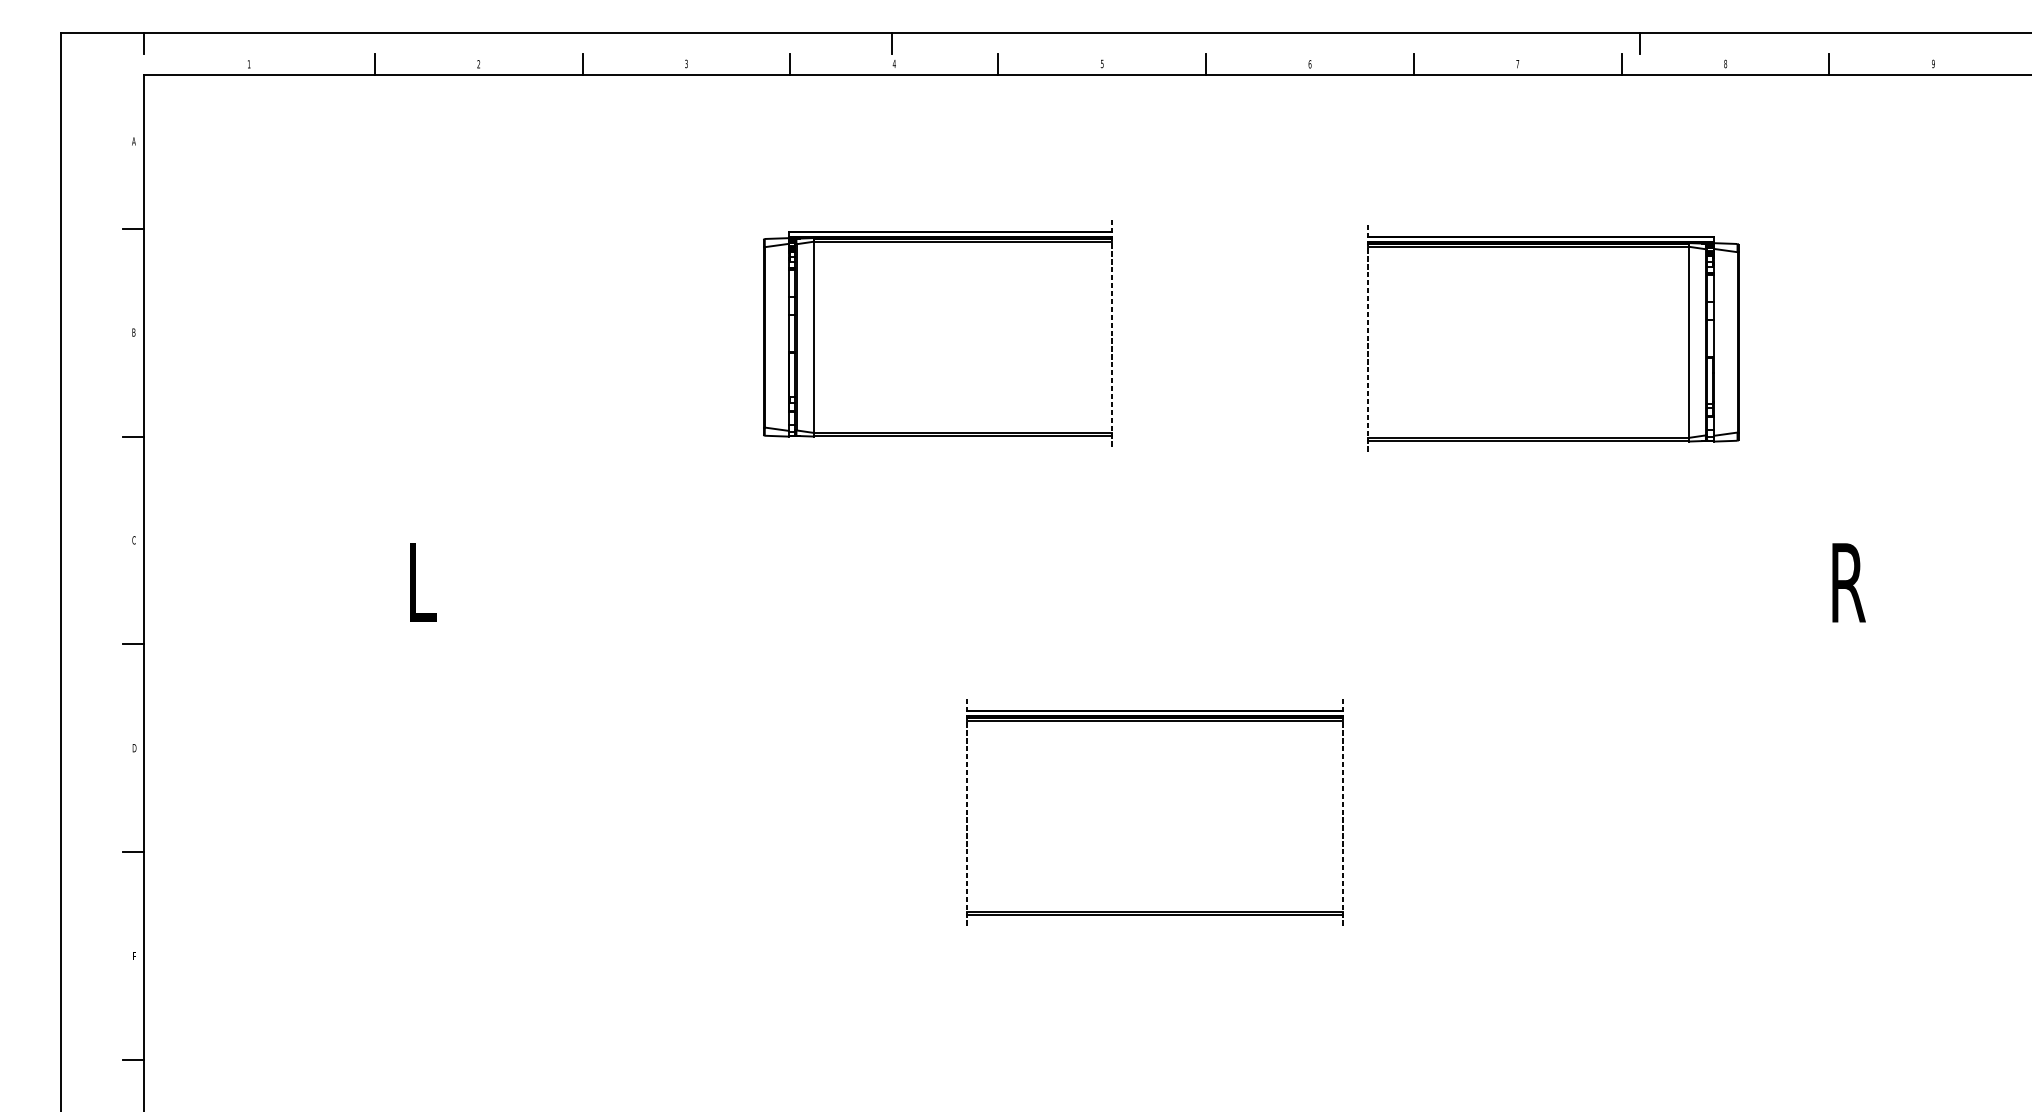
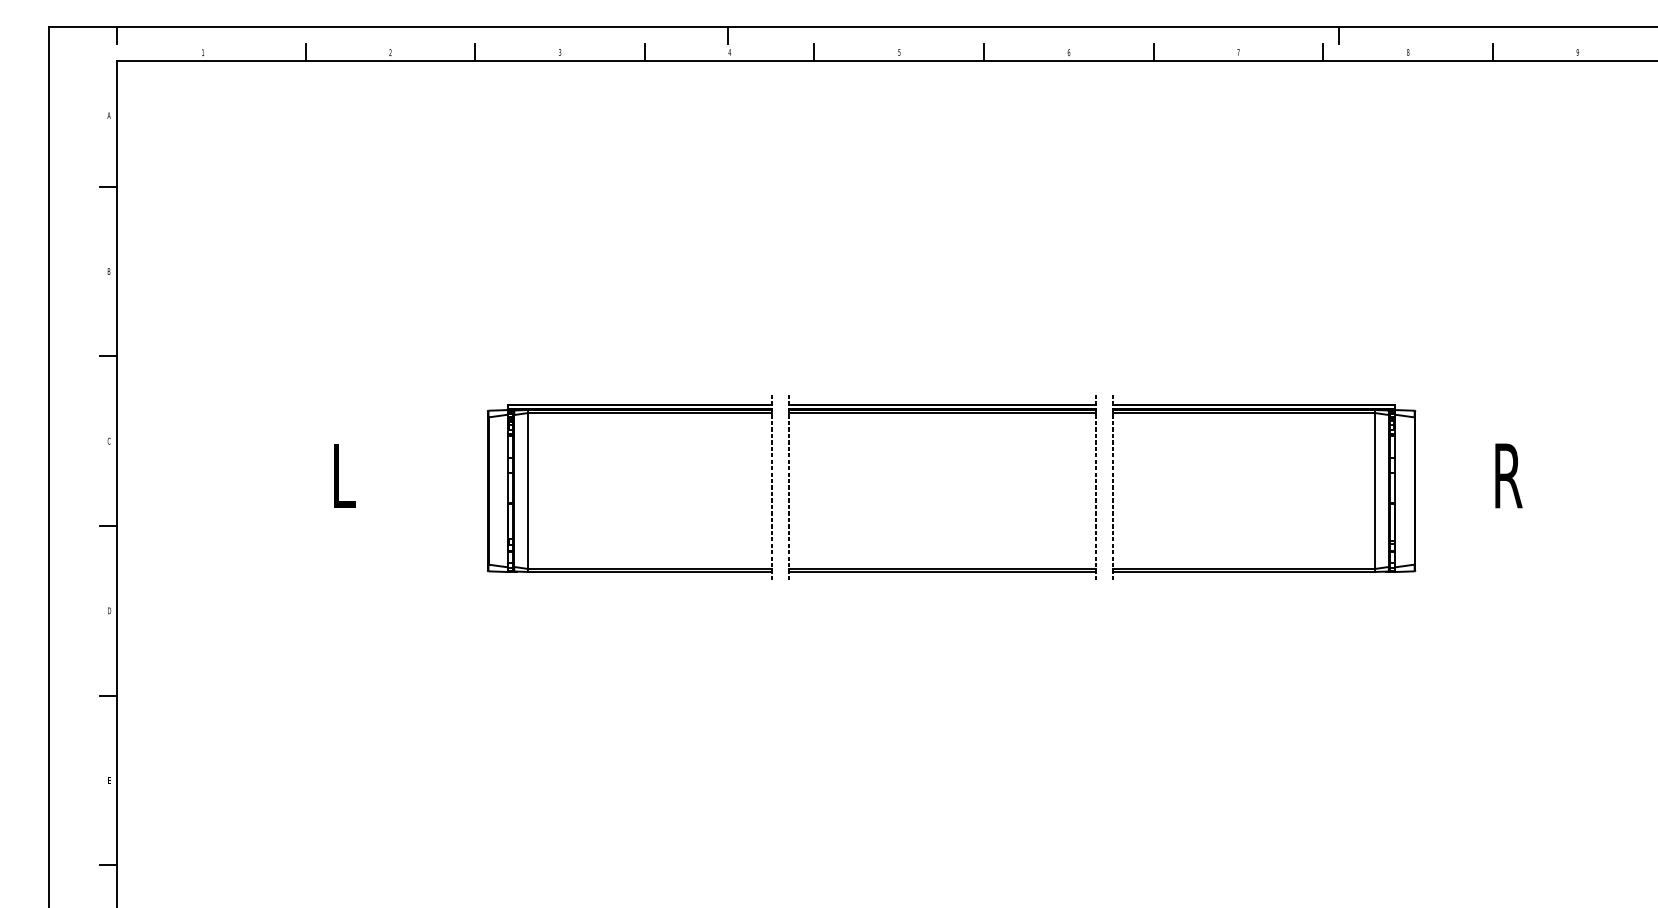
part: (937, 242) -> (629, 413), moved
part: (1553, 247) -> (1264, 413), moved
part: (1154, 721) -> (942, 413), moved

